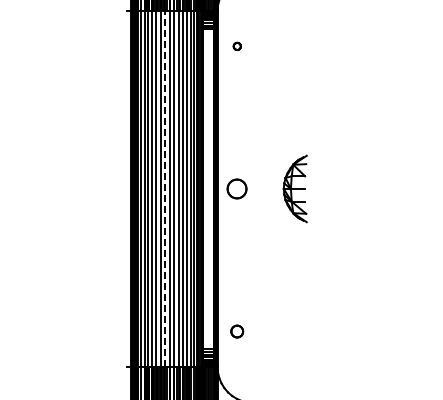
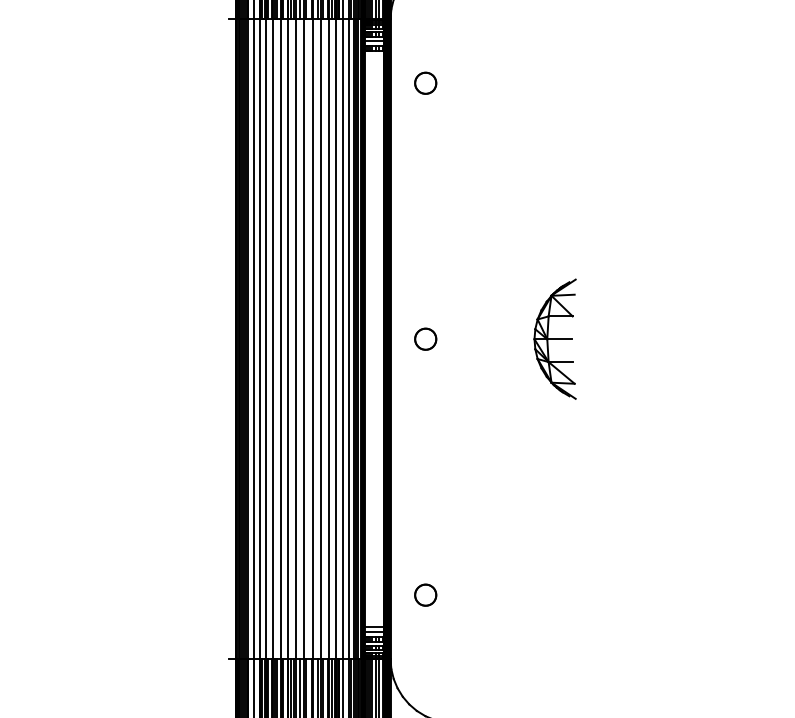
part: (237, 46) -> (426, 83), size x1.67
line: (165, 188) -> (296, 338), dashed -> solid
part: (237, 188) -> (426, 338), size x0.62
part: (294, 188) -> (553, 338), moved

